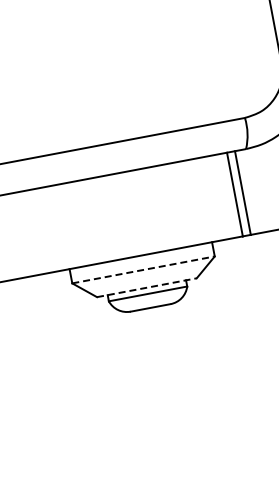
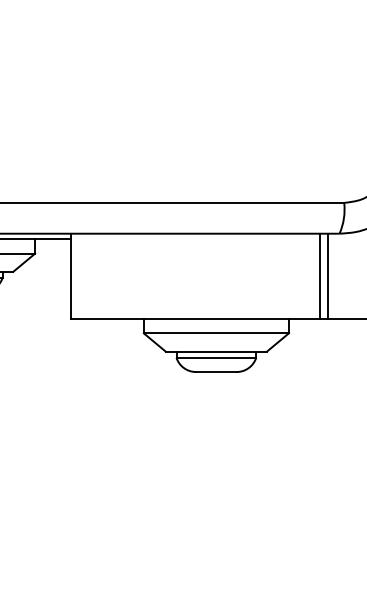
line: (143, 270) -> (216, 333), dashed -> solid
line: (147, 287) -> (216, 351), dashed -> solid

